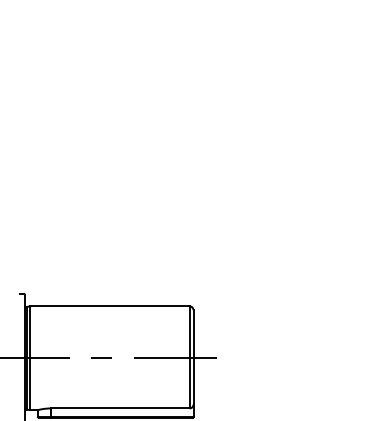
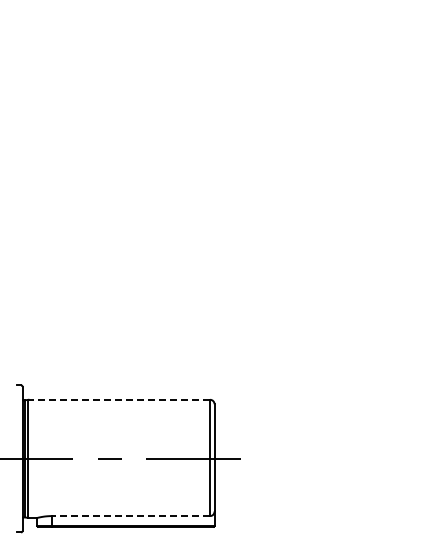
line: (110, 306) -> (119, 399), solid -> dashed
line: (119, 408) -> (130, 516), solid -> dashed

